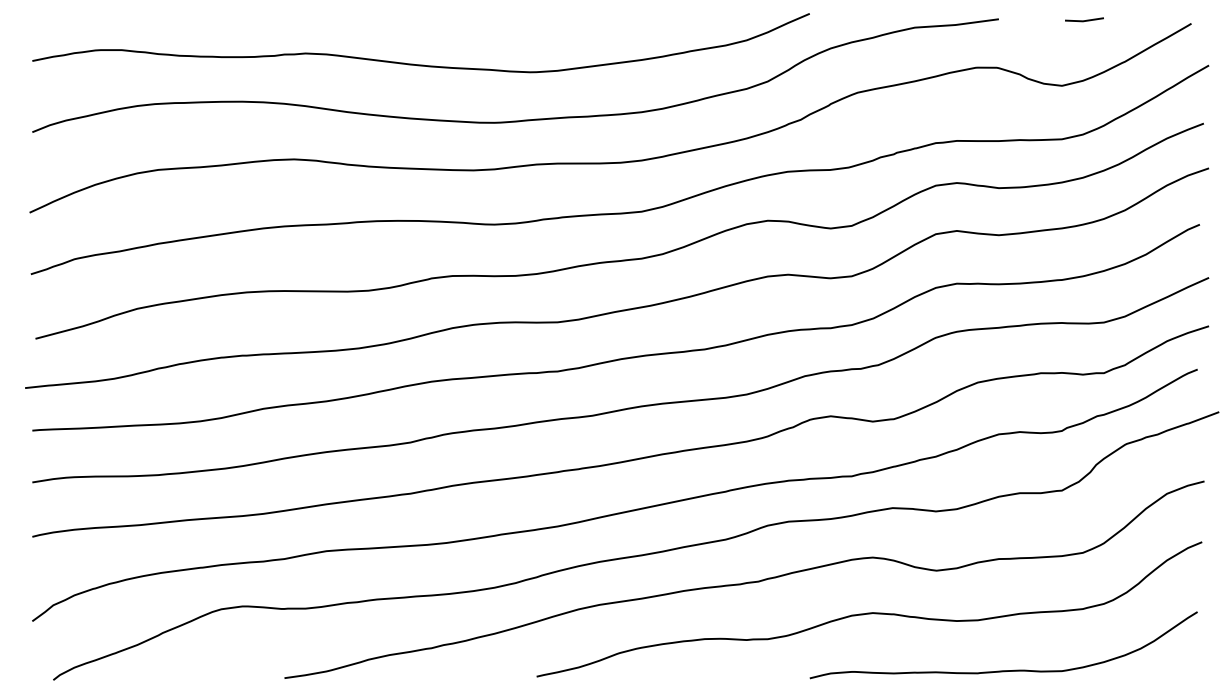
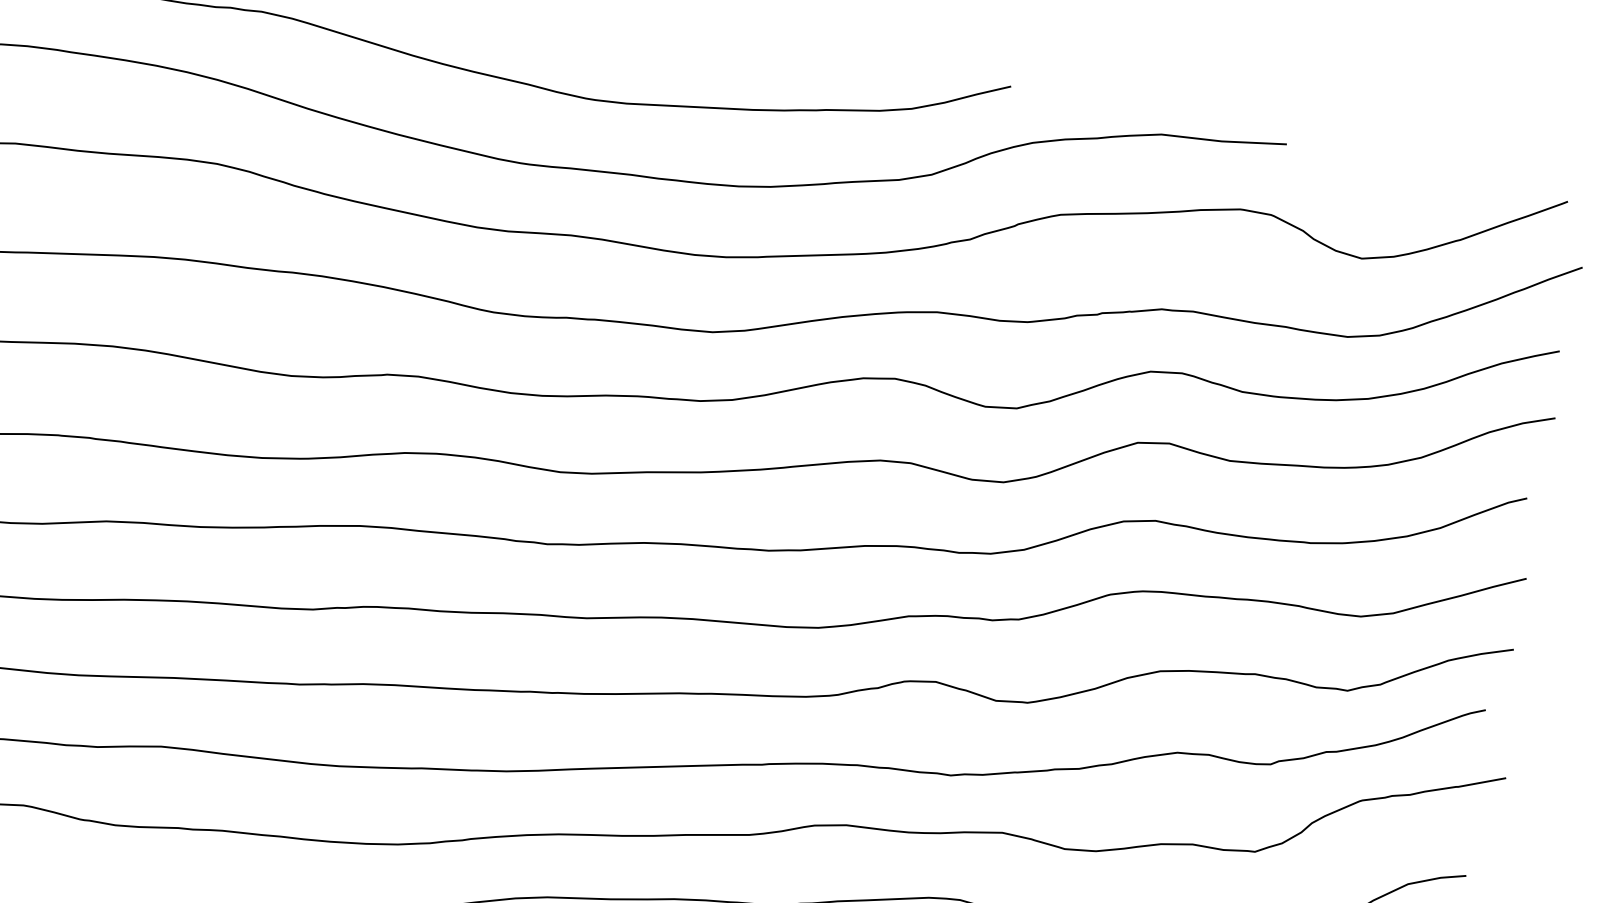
line: (1084, 20) -> (1411, 168), removed

